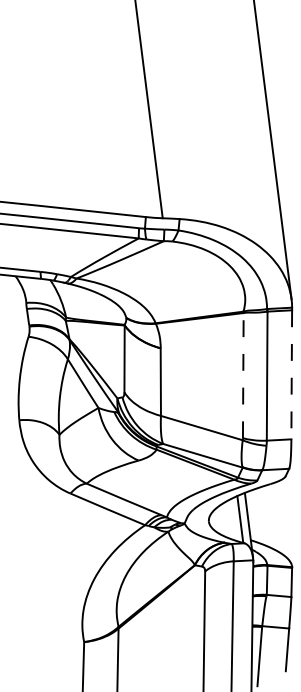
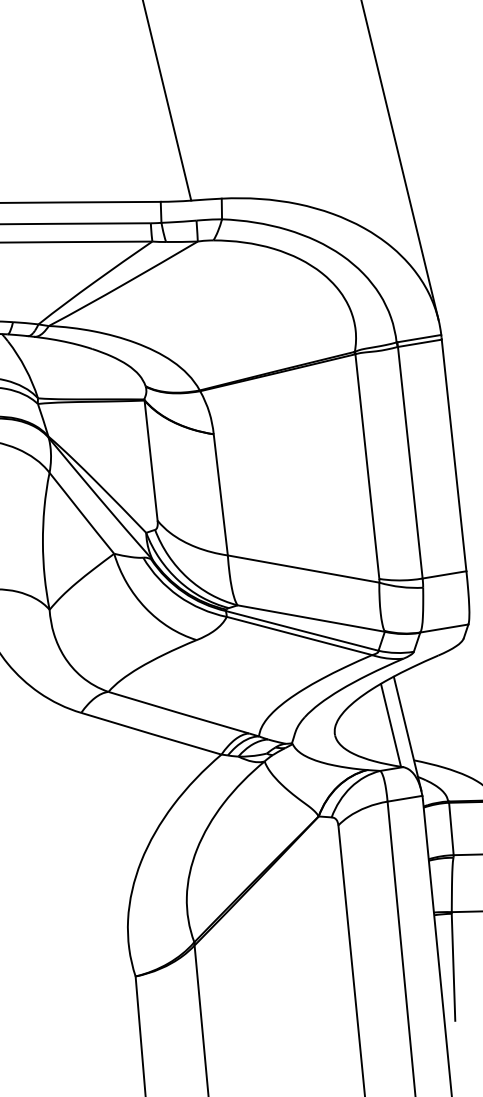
line: (291, 374) -> (453, 454), dashed -> solid
line: (243, 375) -> (367, 466), dashed -> solid

